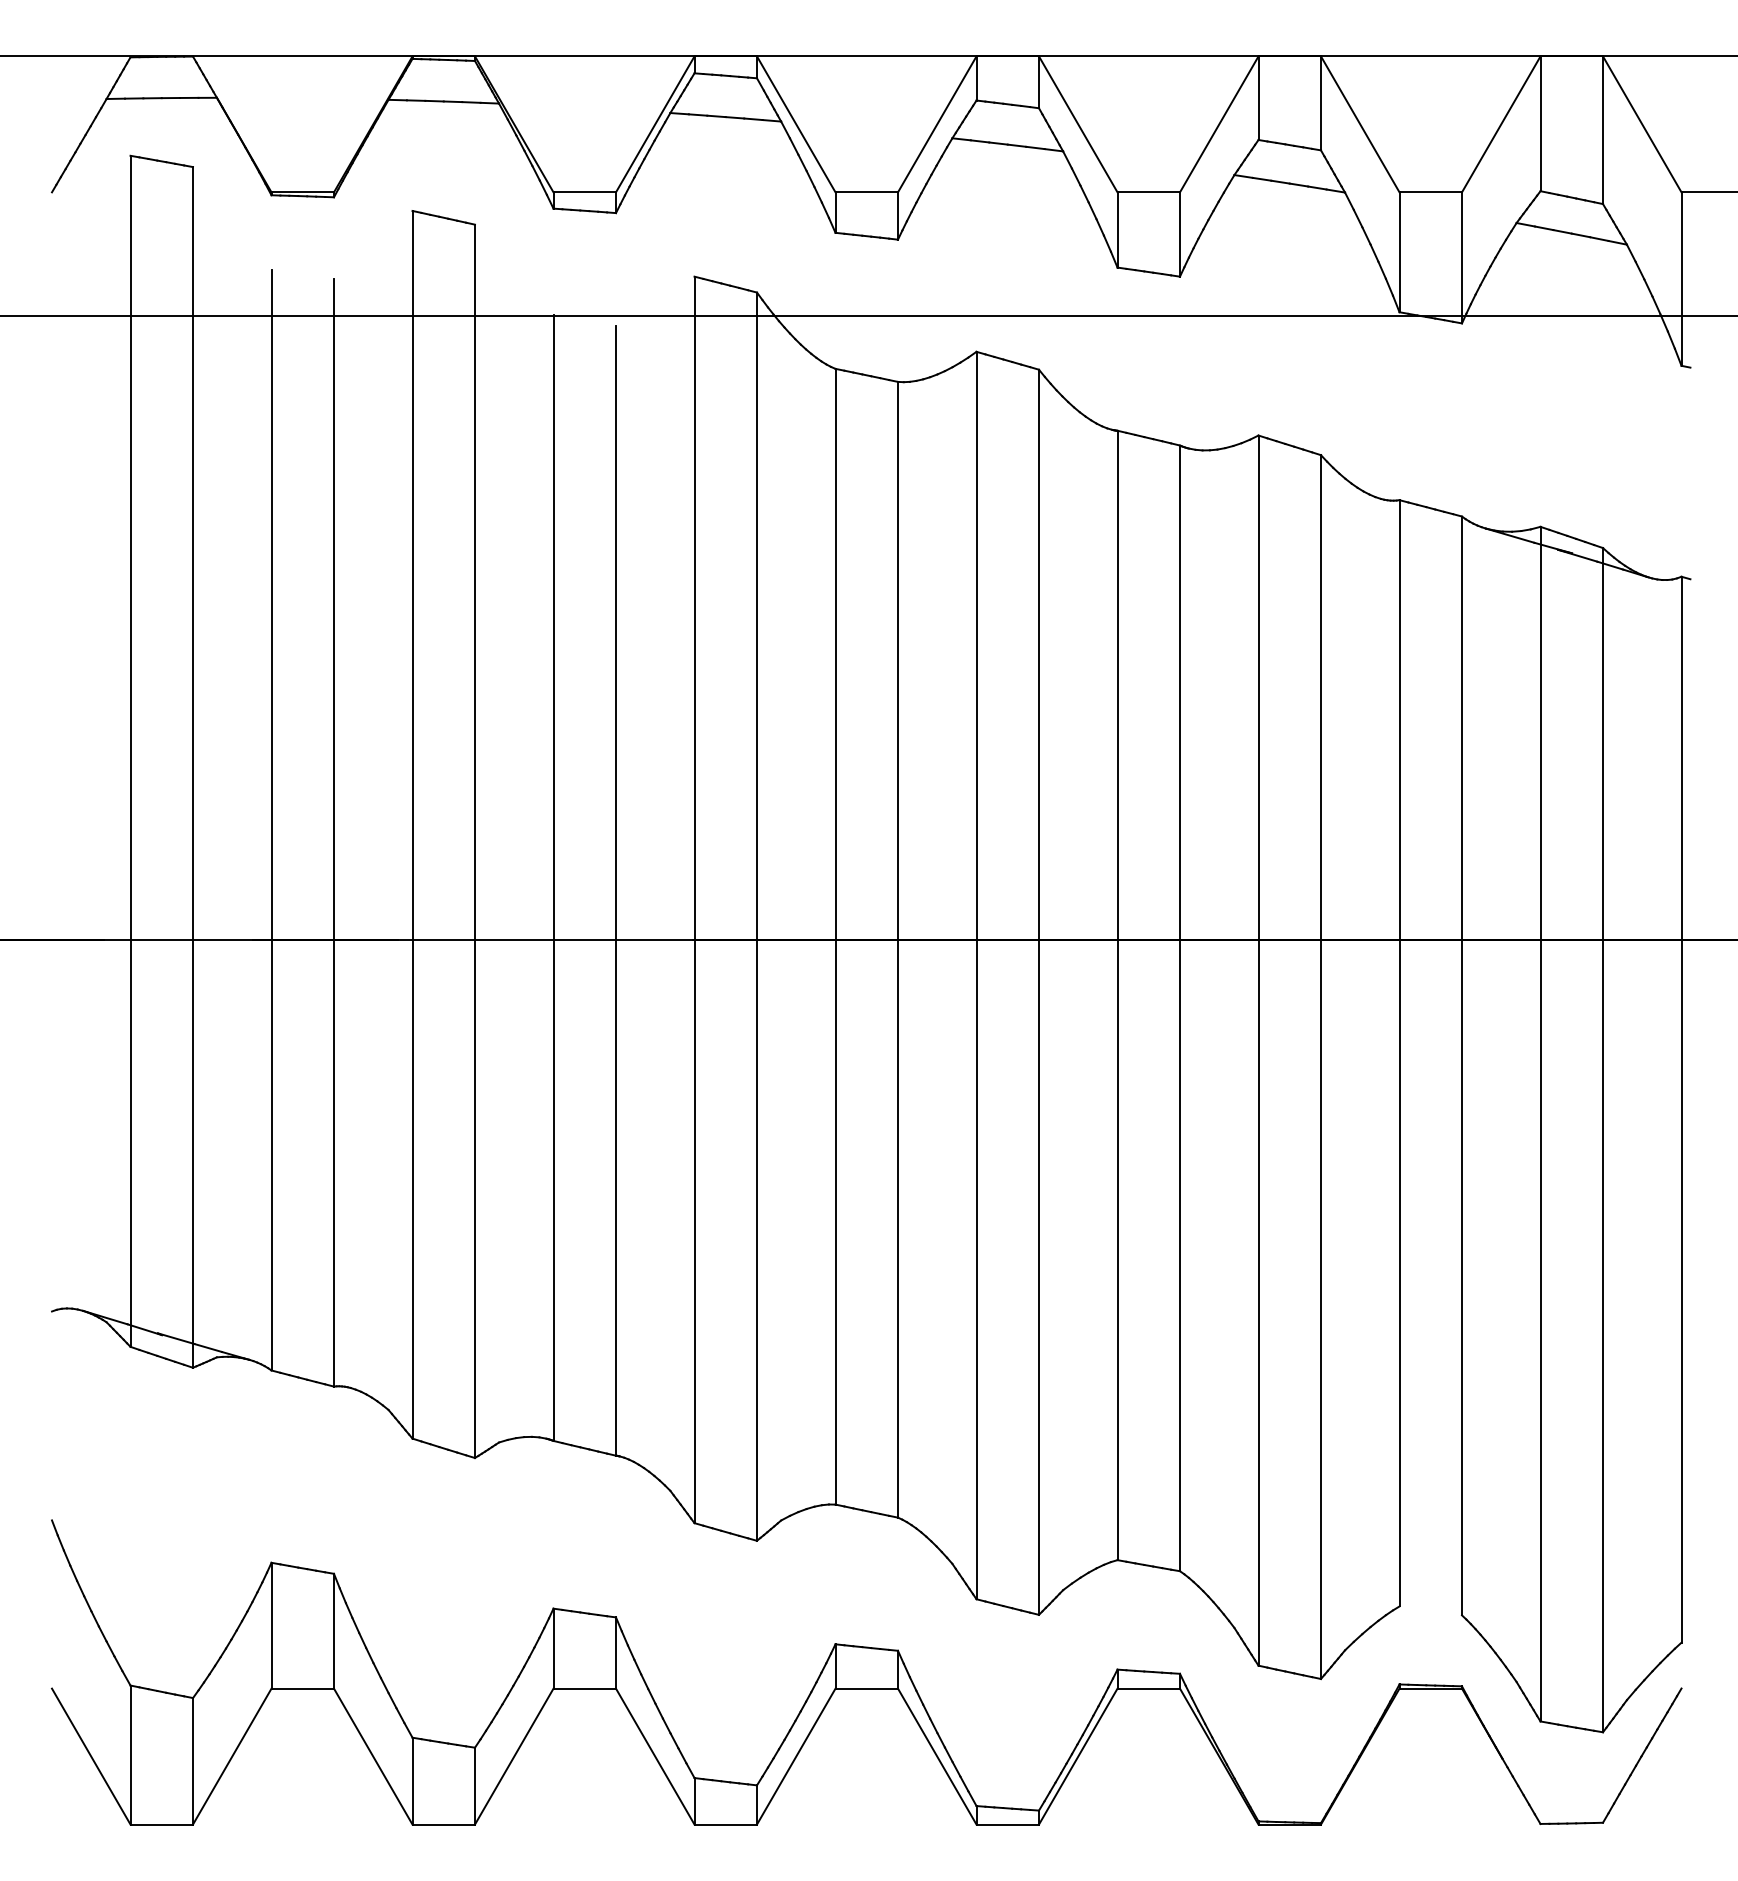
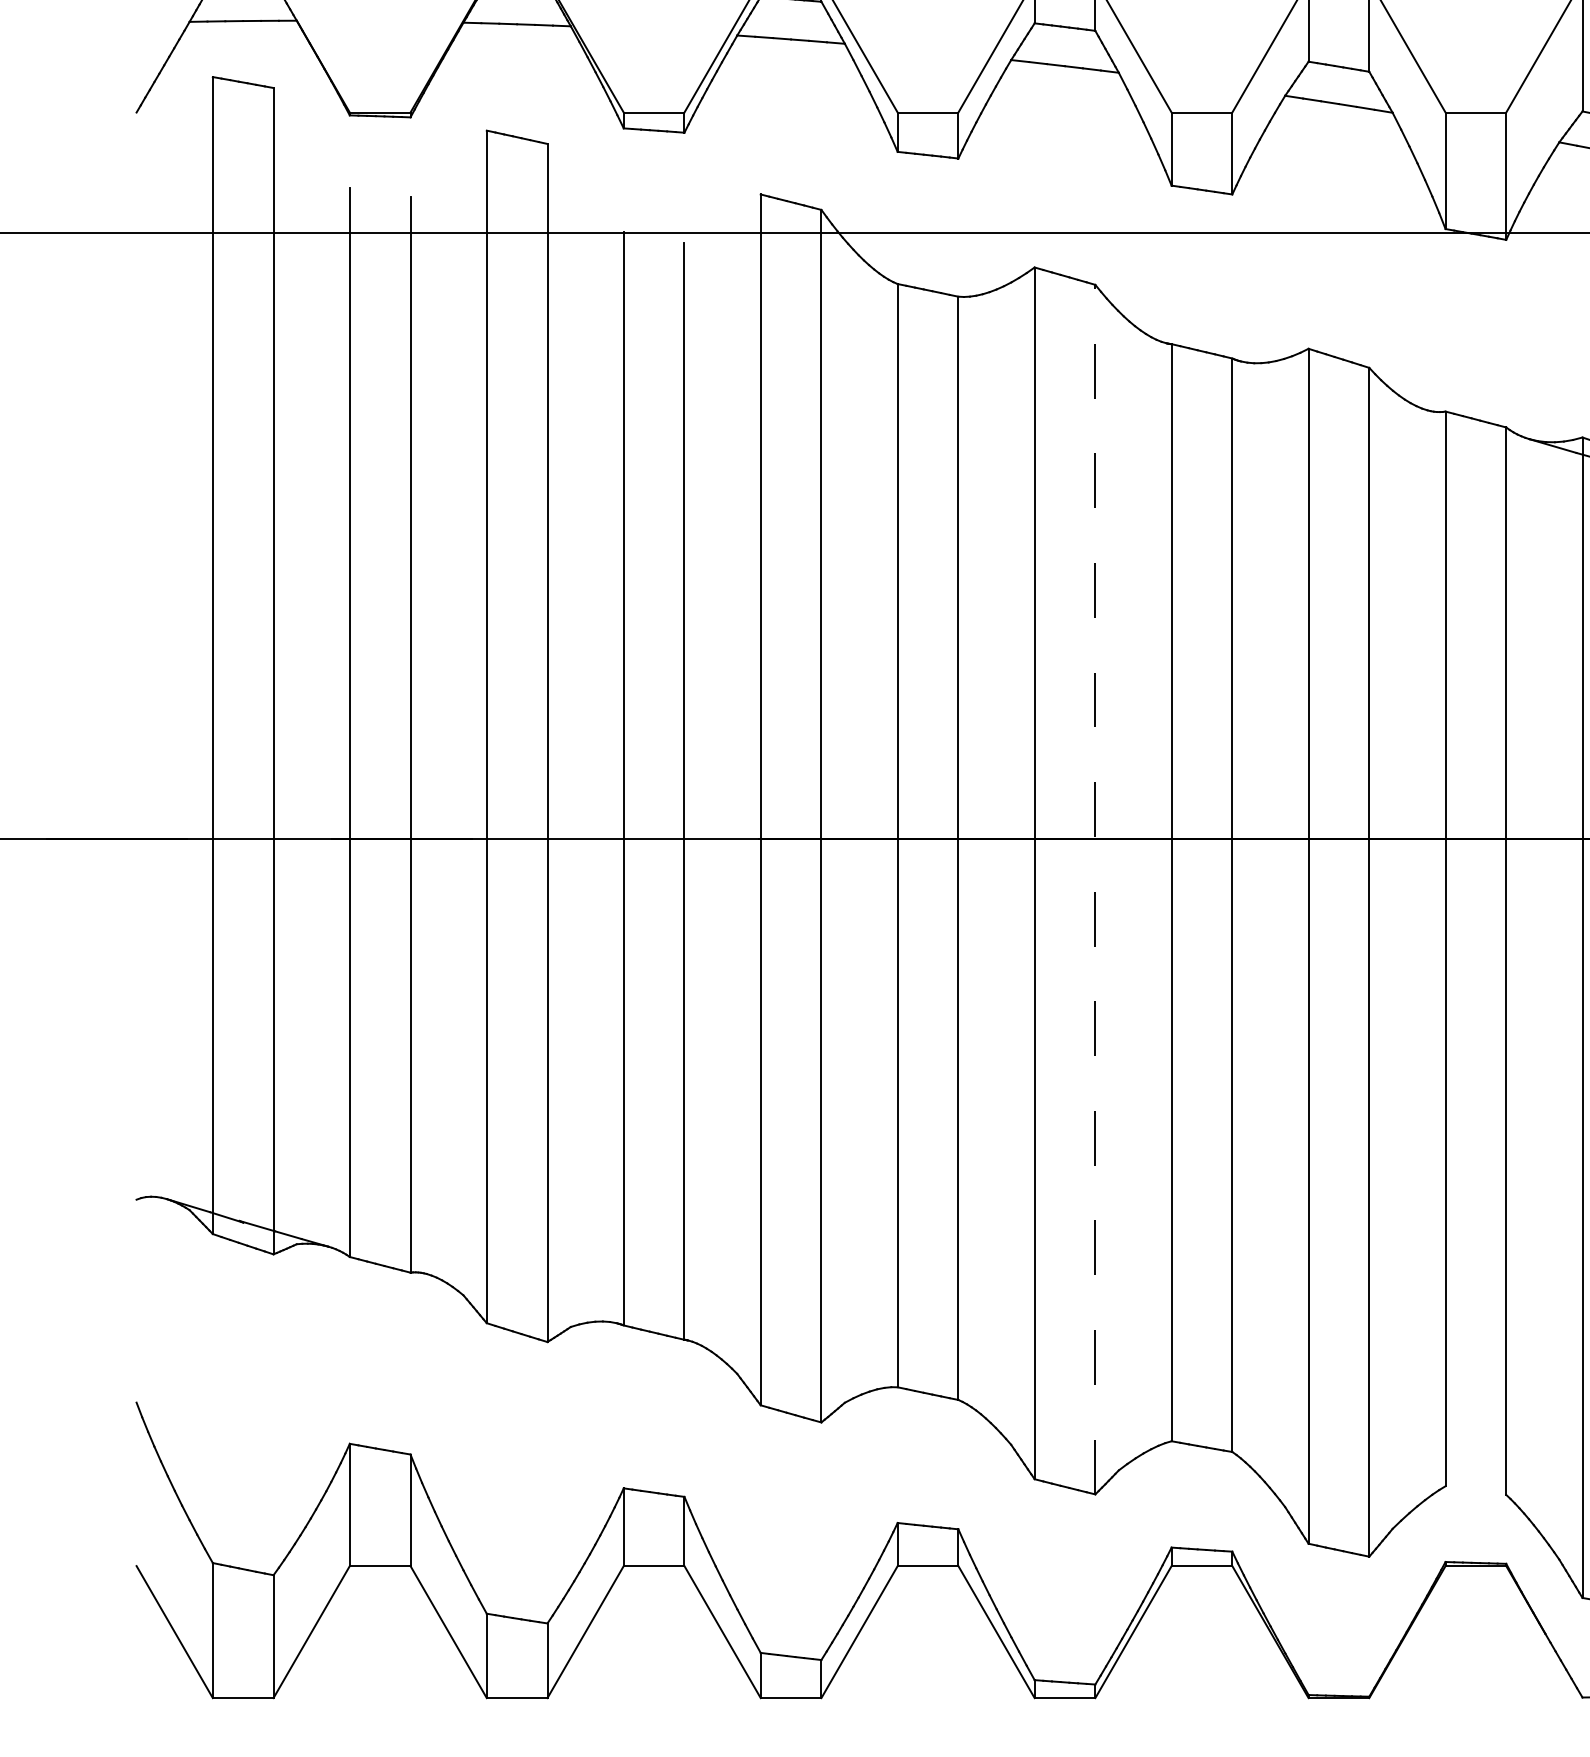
line: (1039, 992) -> (1095, 889), solid -> dashed

